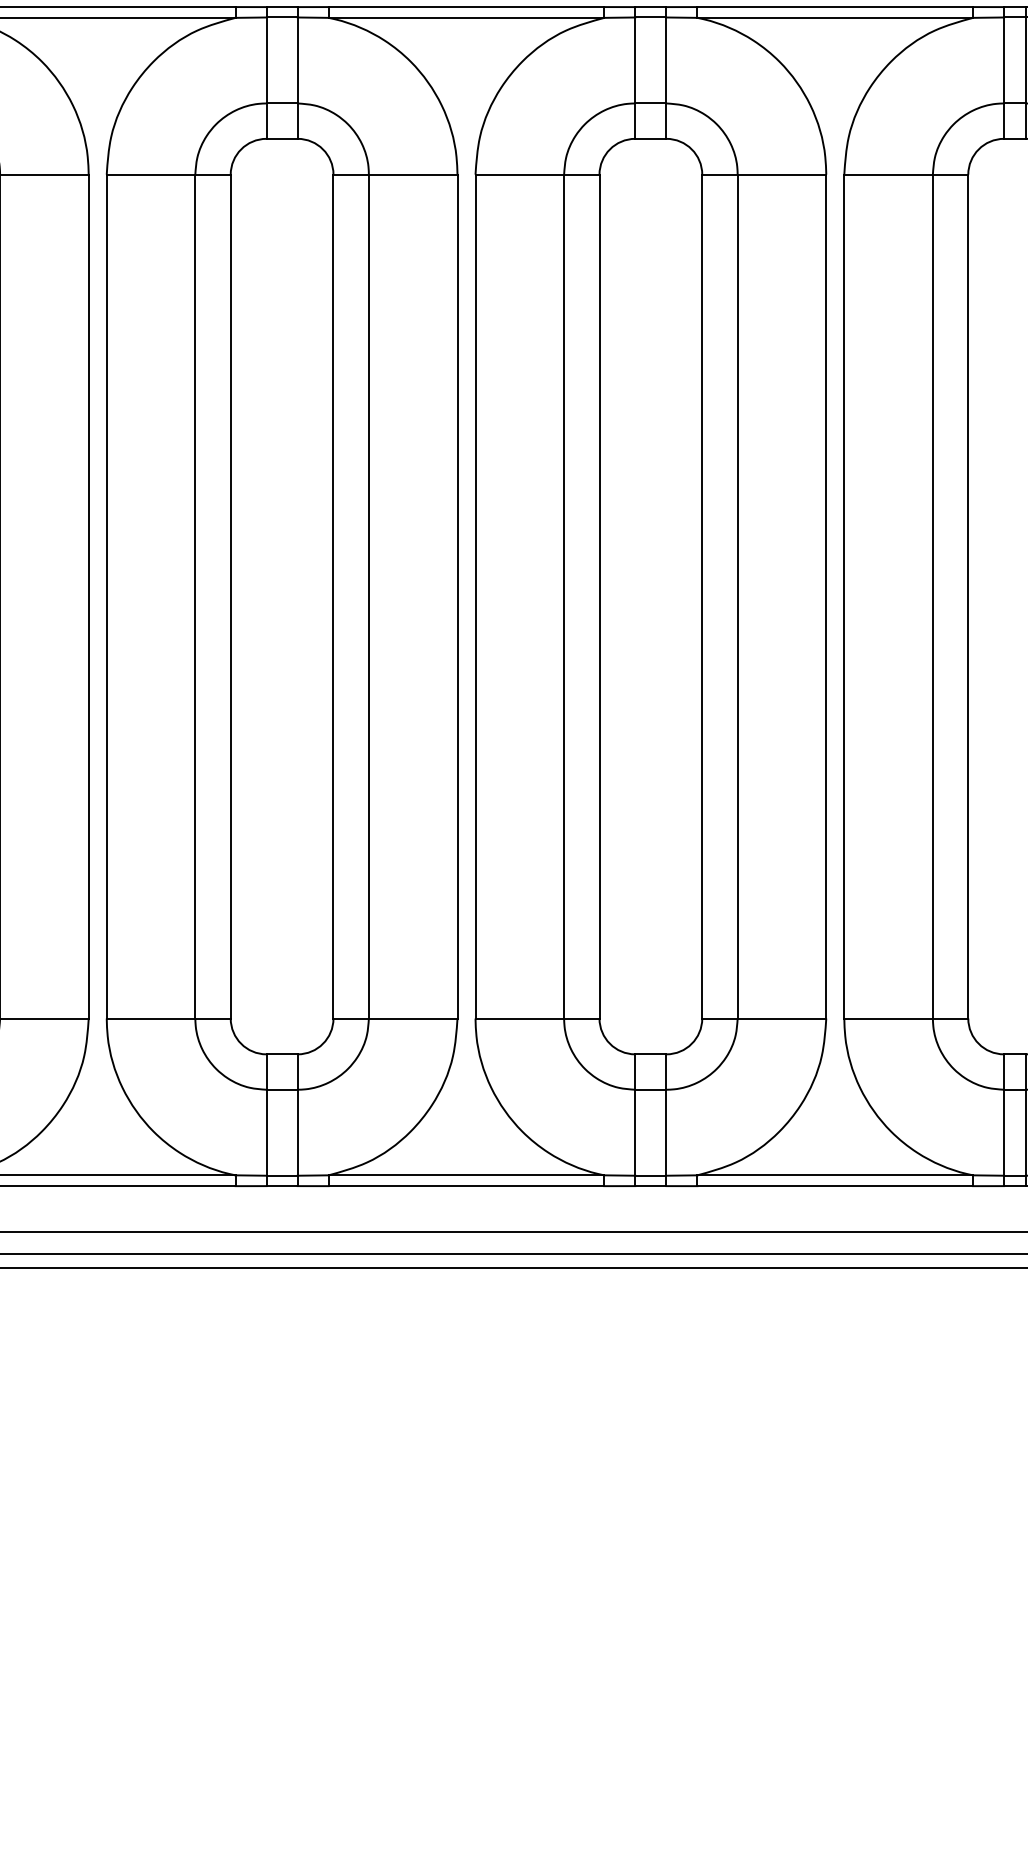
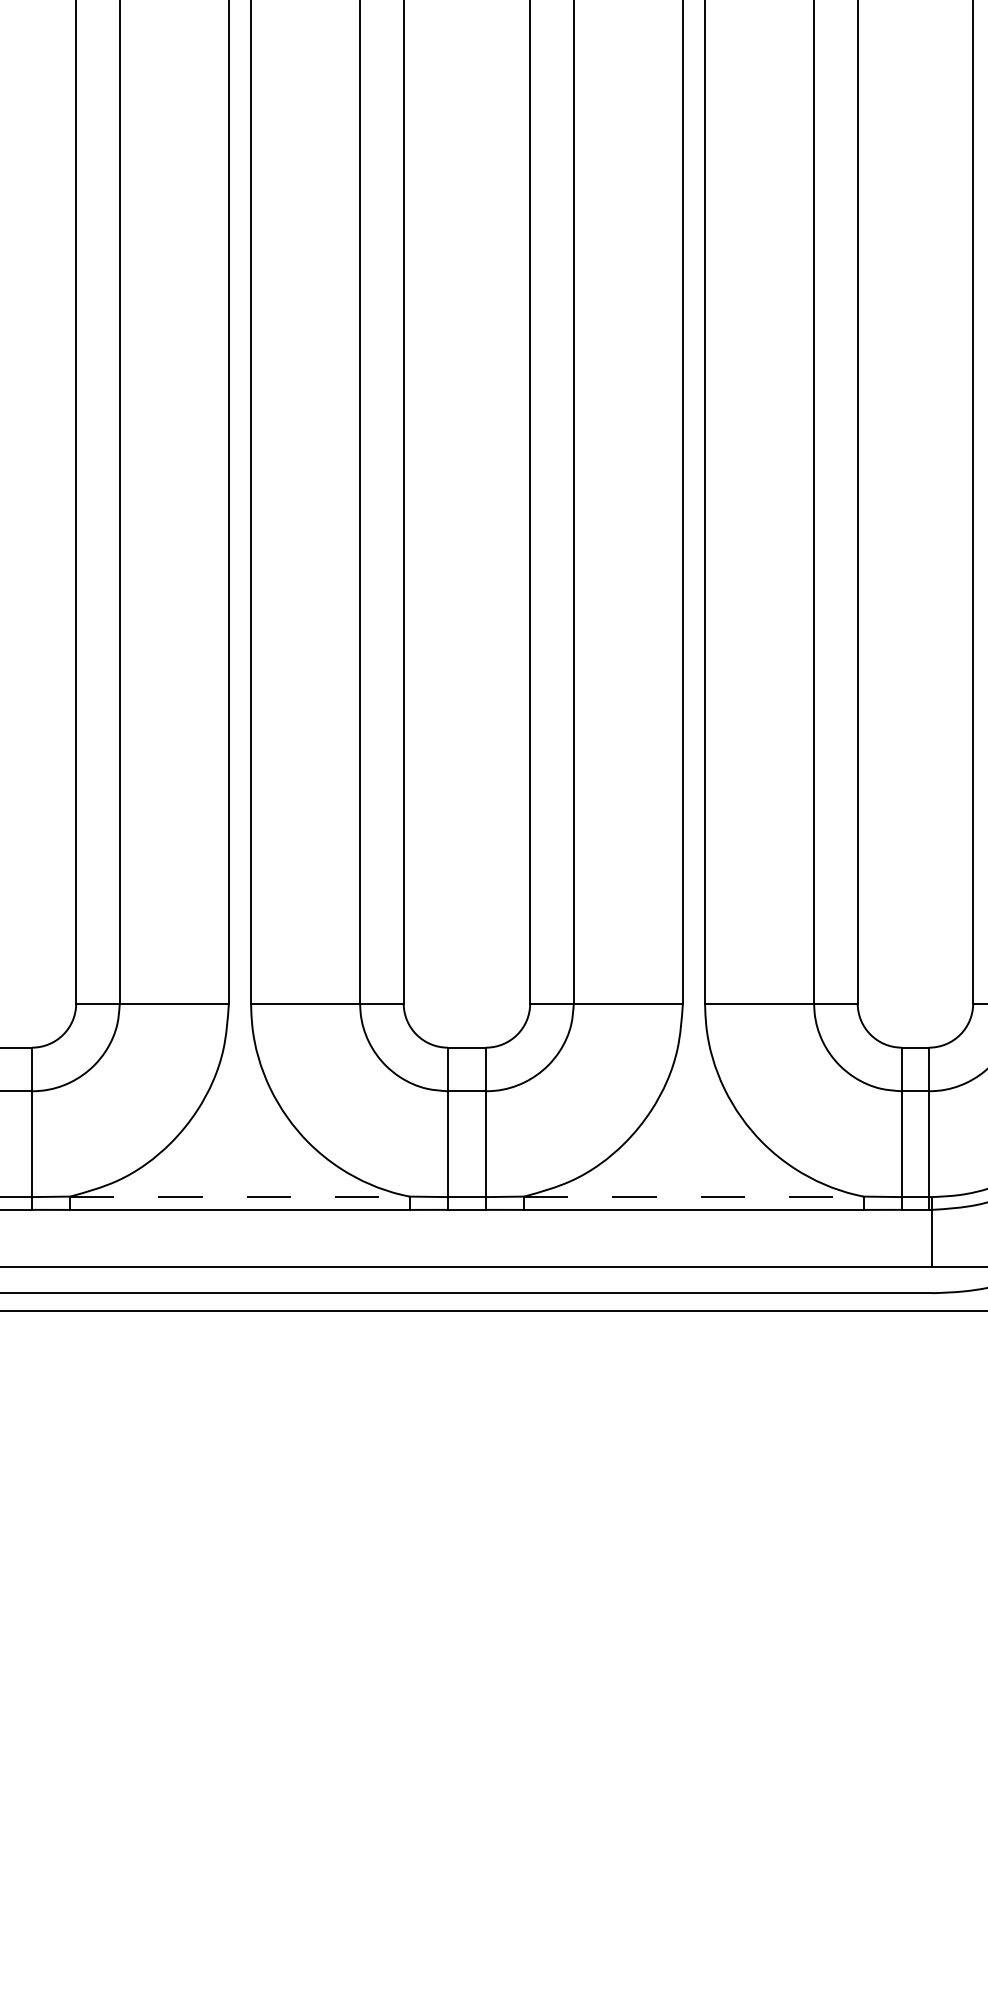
line: (466, 1175) -> (239, 1196), solid -> dashed
line: (835, 1175) -> (694, 1196), solid -> dashed

